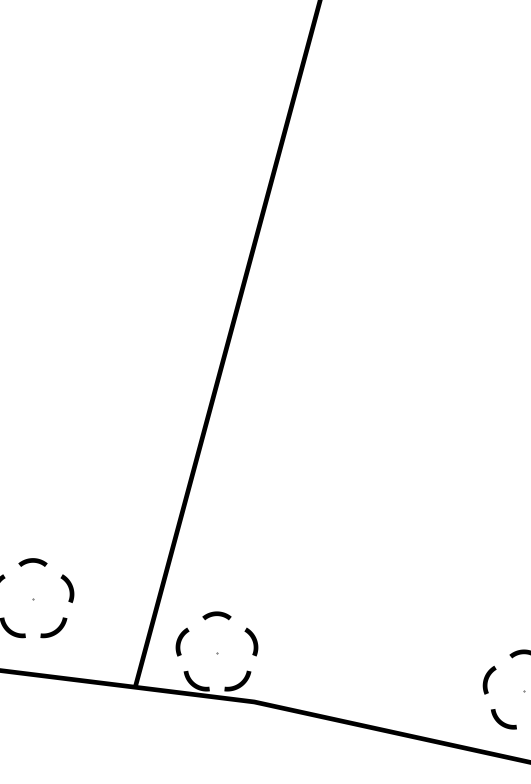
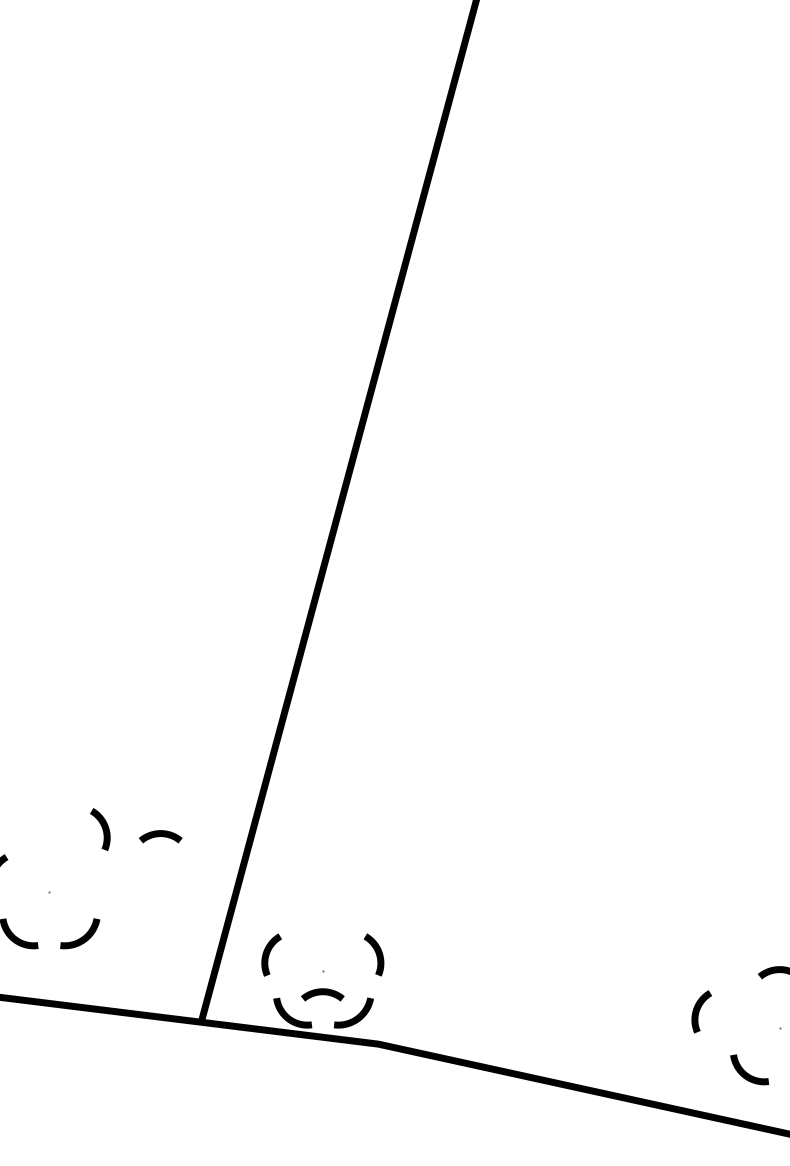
curve: (32, 562) -> (159, 836), moved
curve: (68, 588) -> (101, 829), moved
curve: (216, 615) -> (322, 994), moved
curve: (488, 679) -> (699, 1010), moved

